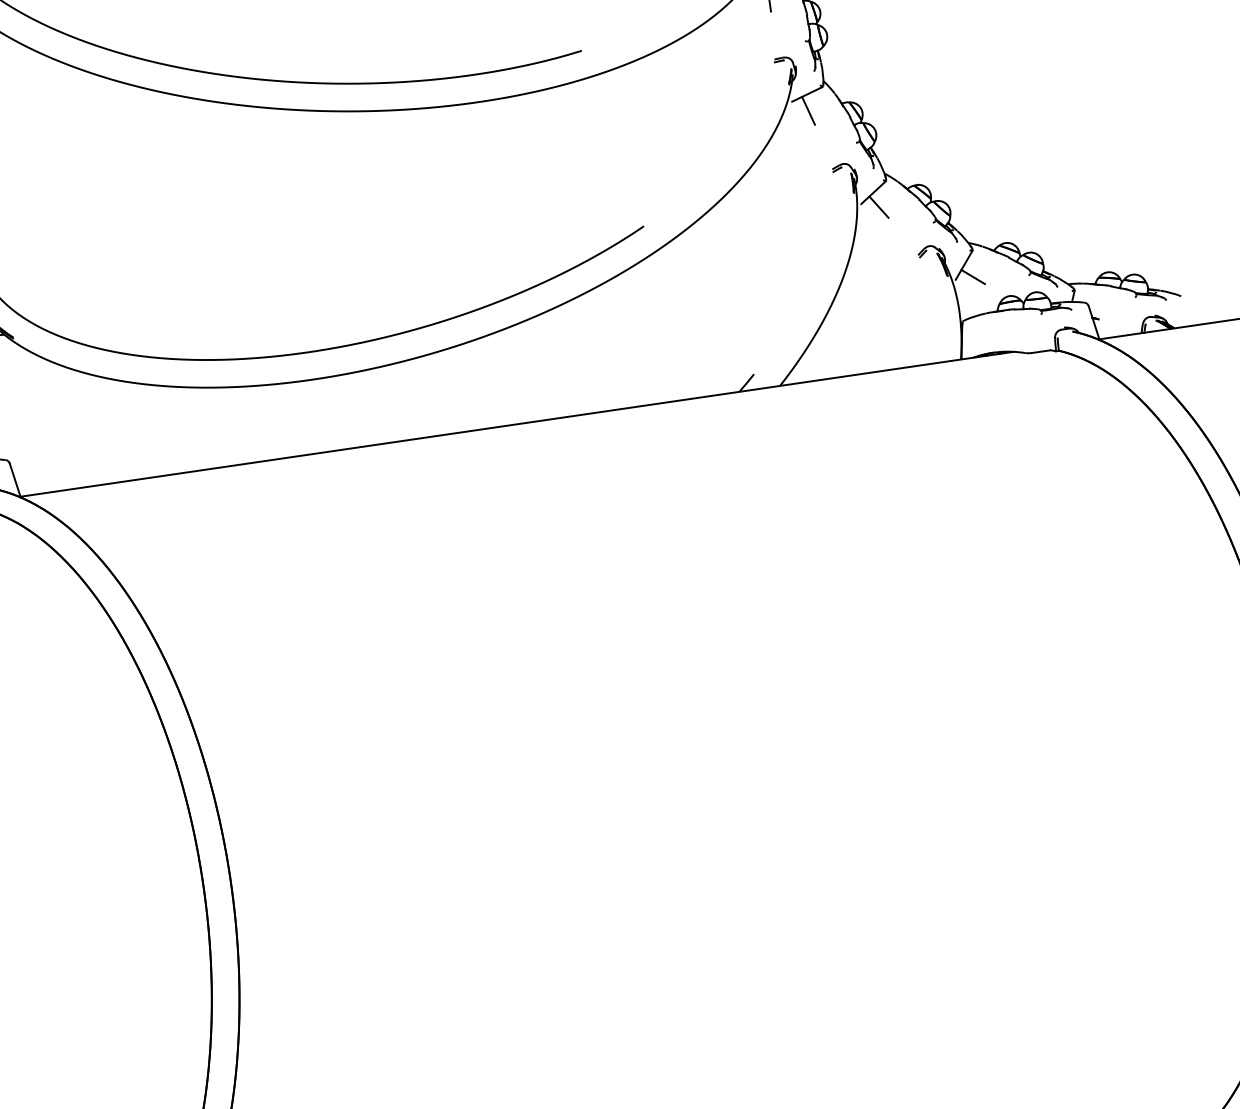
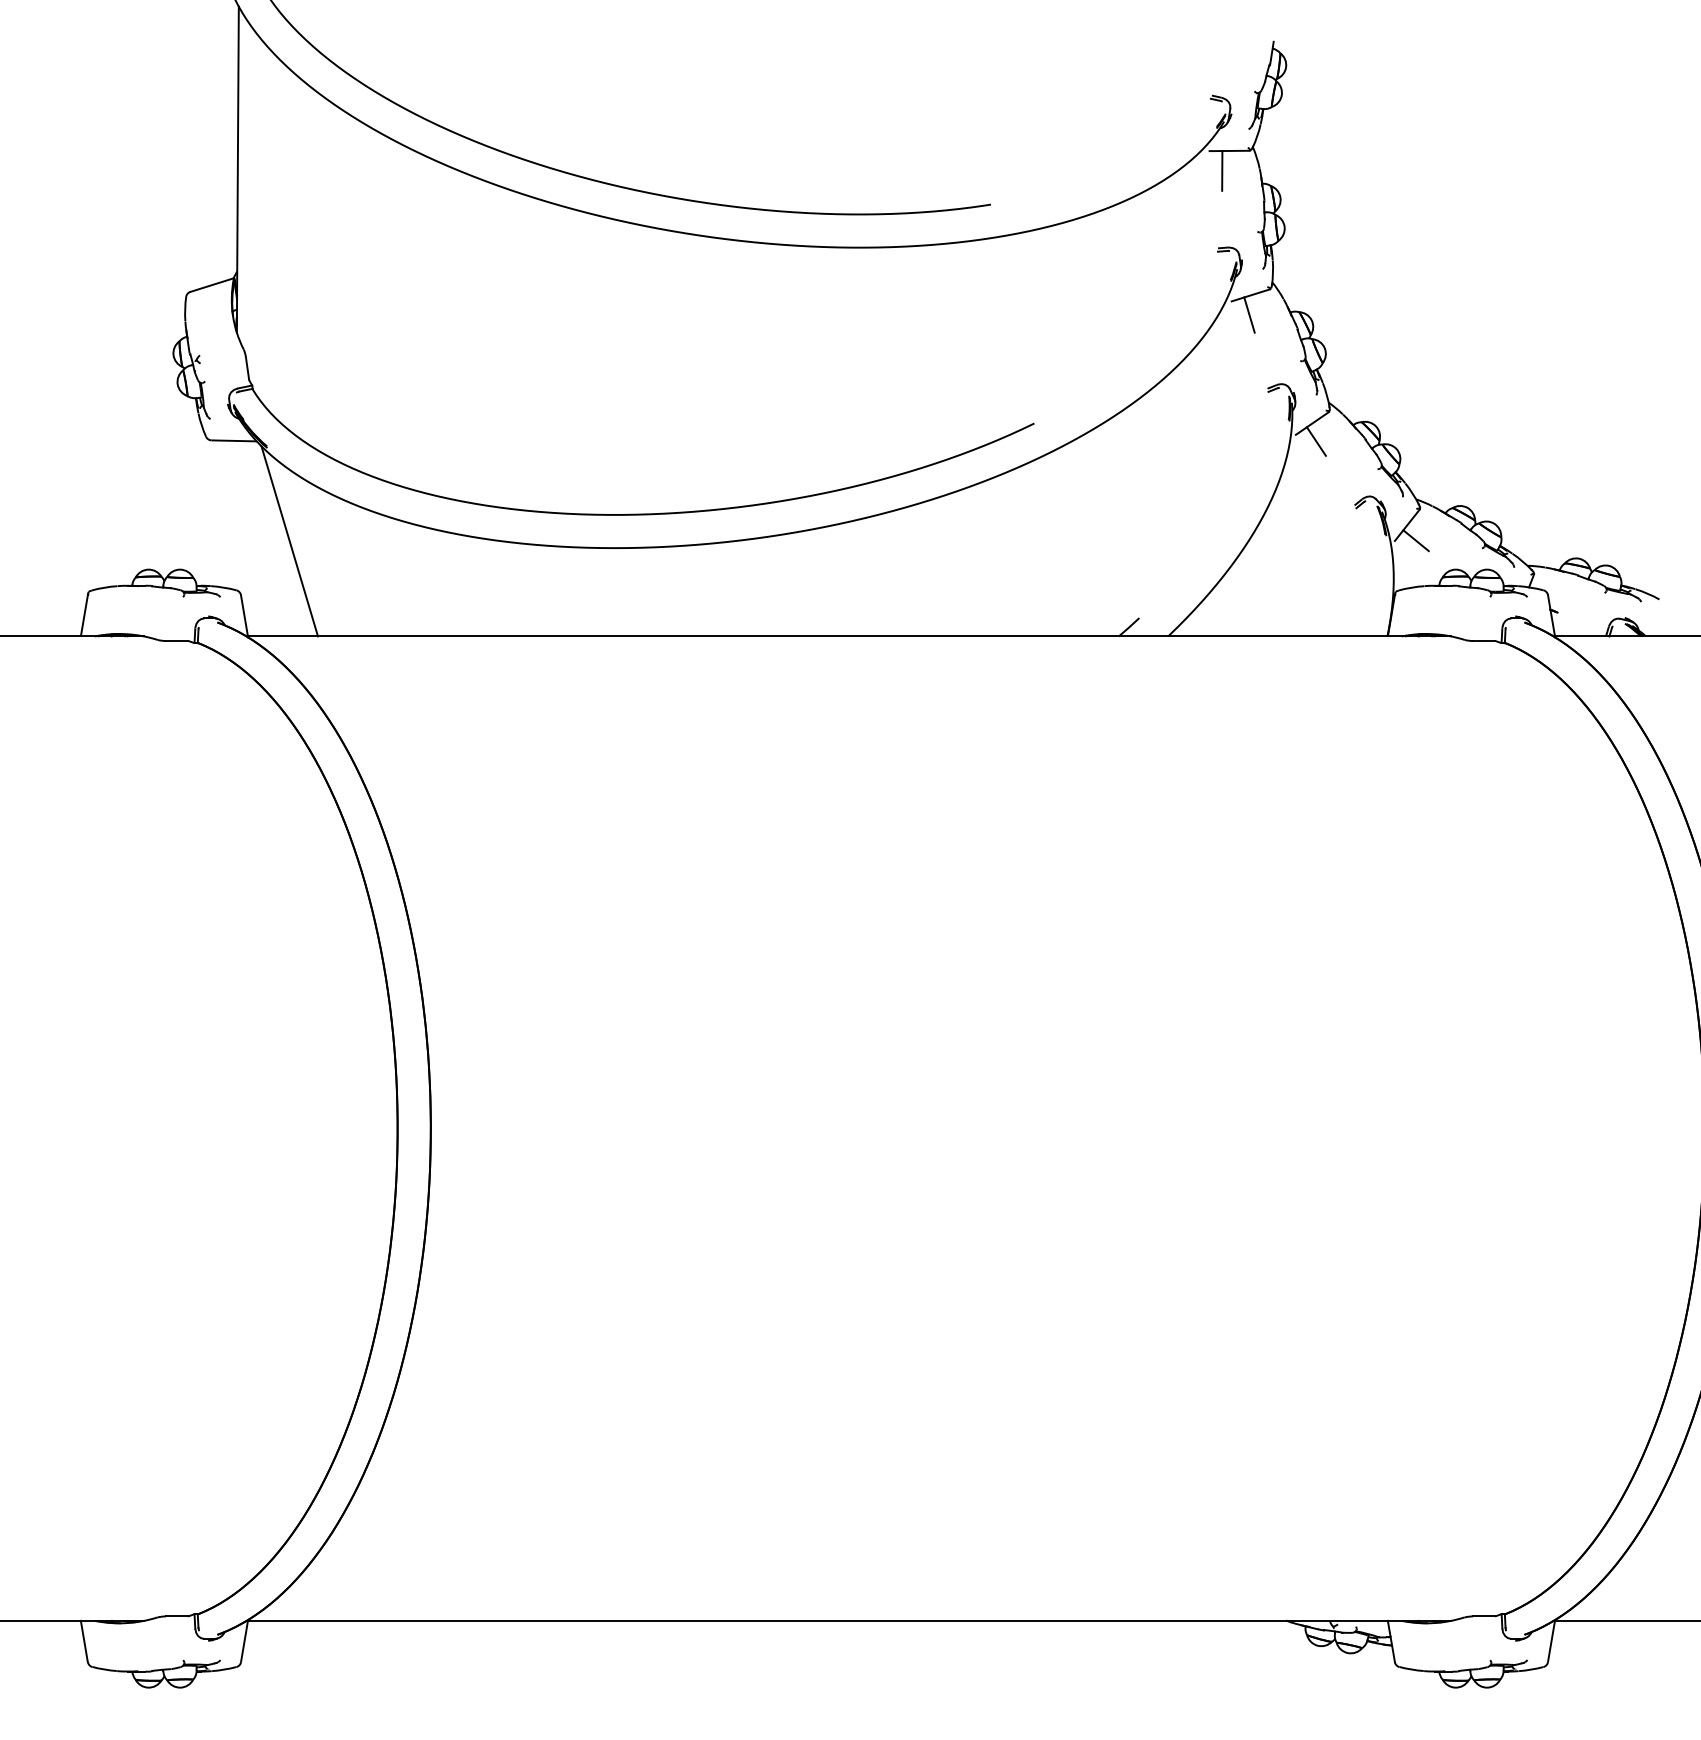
line: (43, 413) -> (289, 541), added

